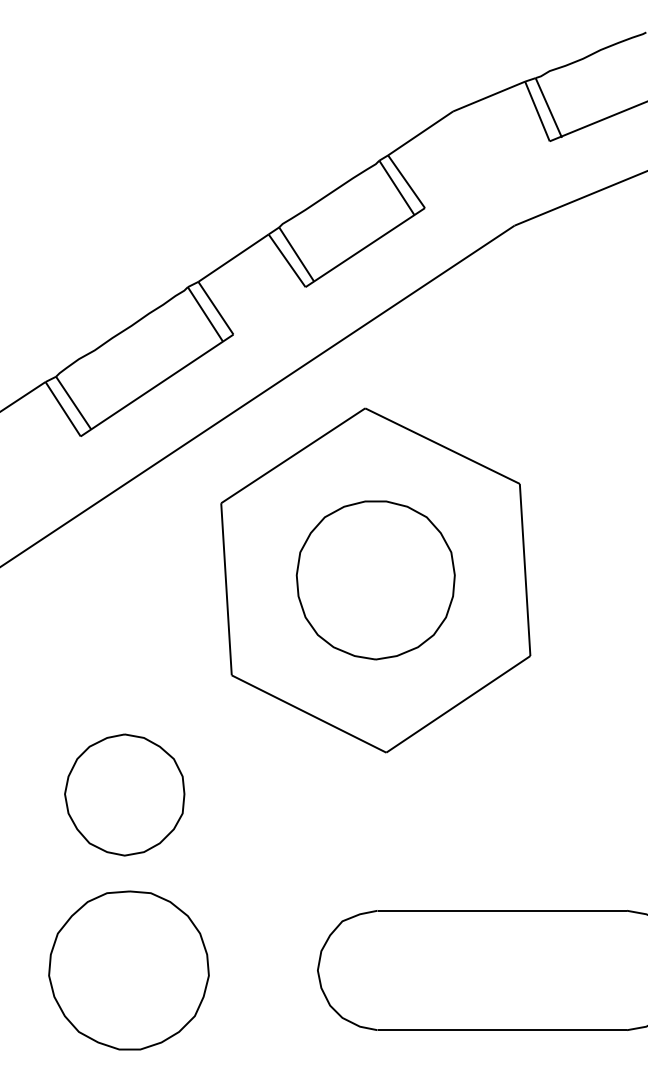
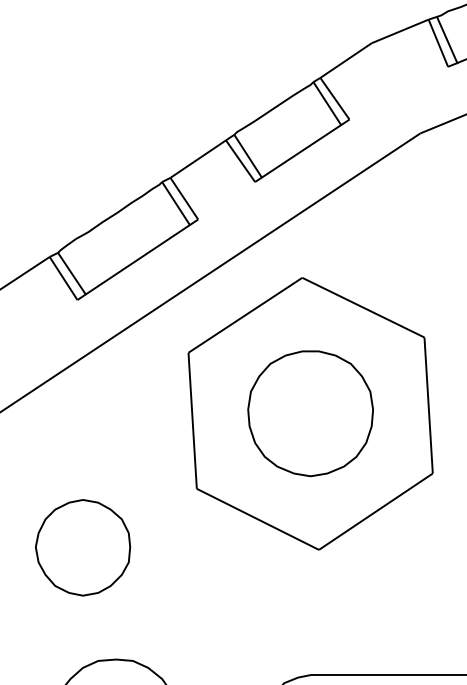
part: (124, 794) -> (82, 547), moved

